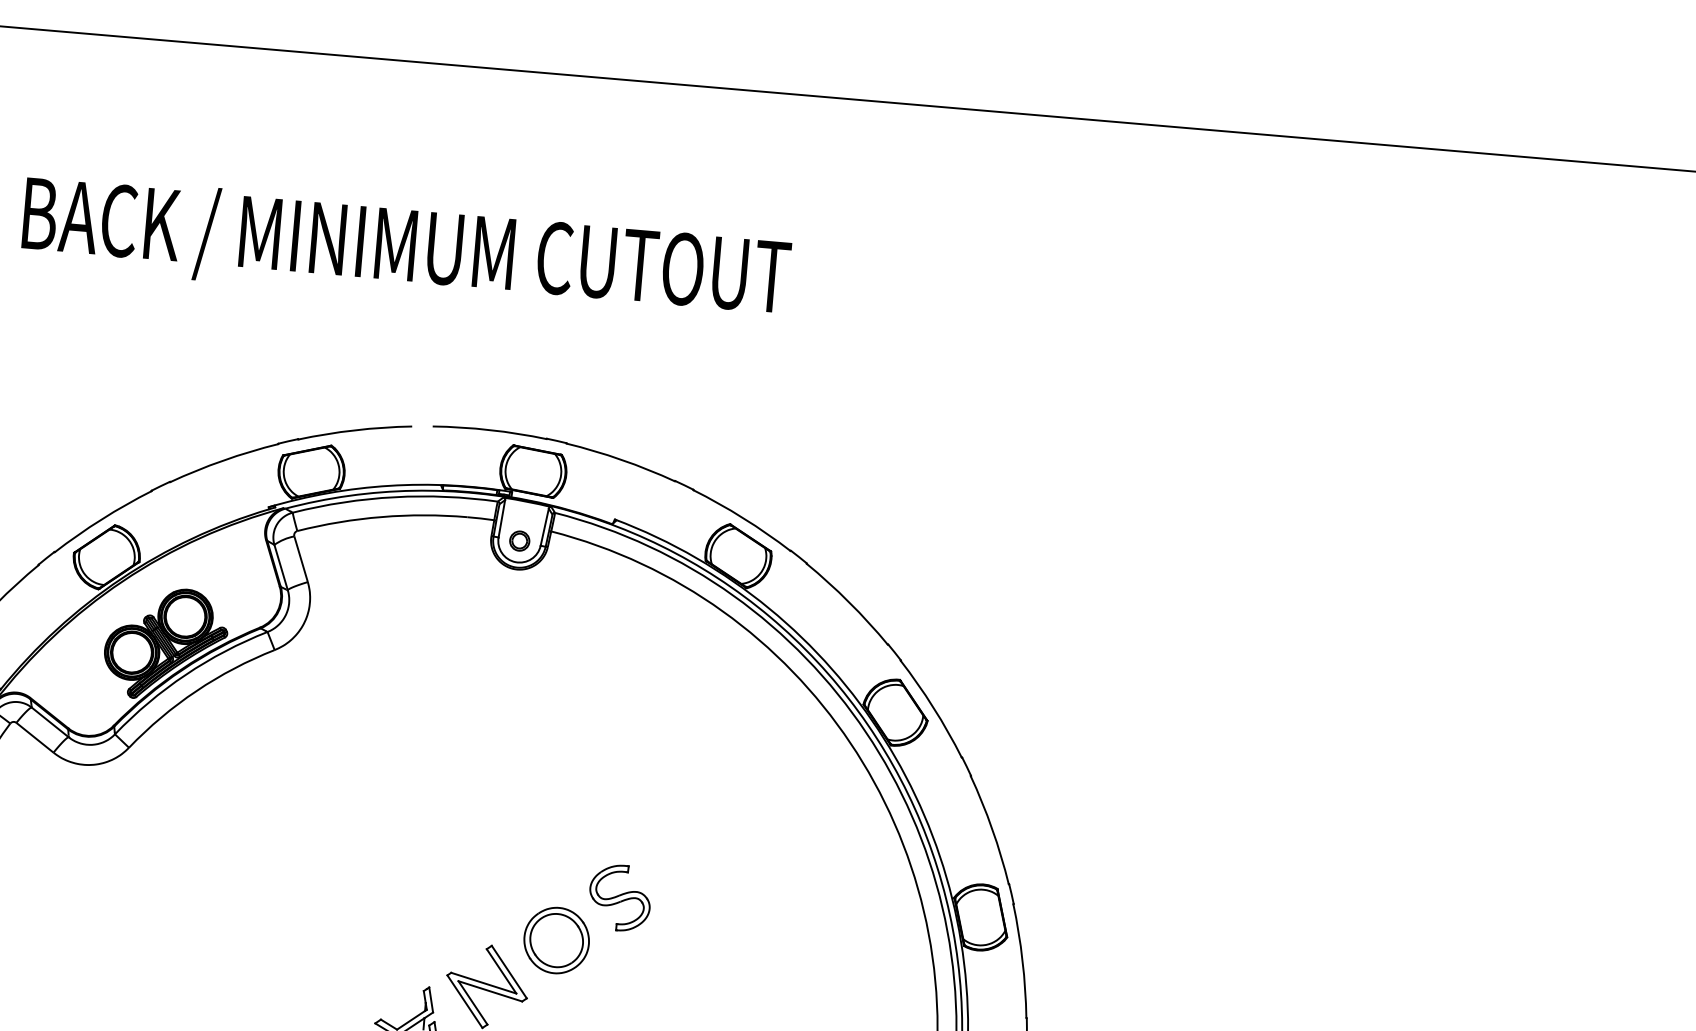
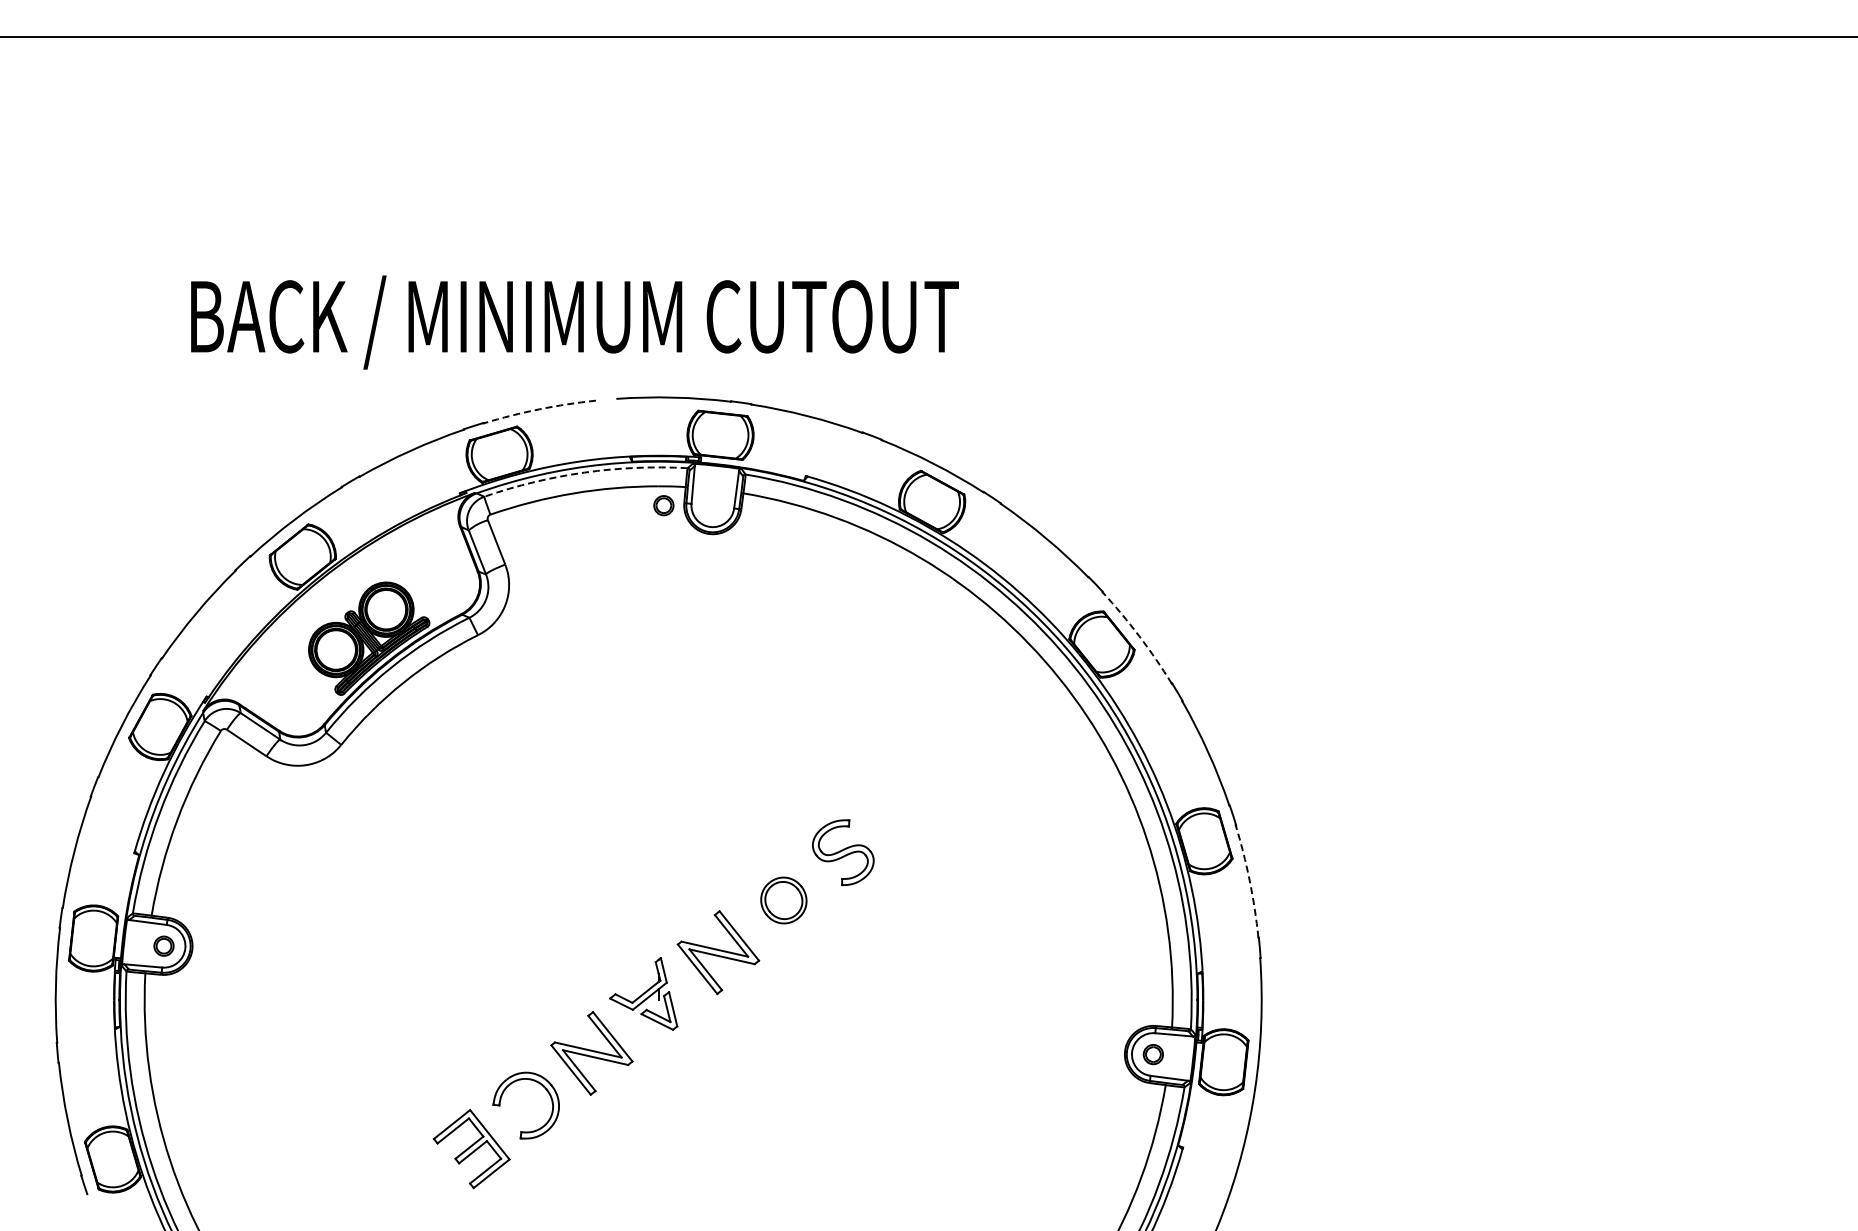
text: (405, 251) -> (574, 322), moved
arc: (355, 430) -> (539, 409), solid -> dashed
arc: (394, 497) -> (584, 472), solid -> dashed
part: (519, 540) -> (663, 505), moved
arc: (933, 707) -> (1139, 636), solid -> dashed
part: (556, 940) -> (783, 900), size x0.7
arc: (1022, 960) -> (1249, 880), solid -> dashed

